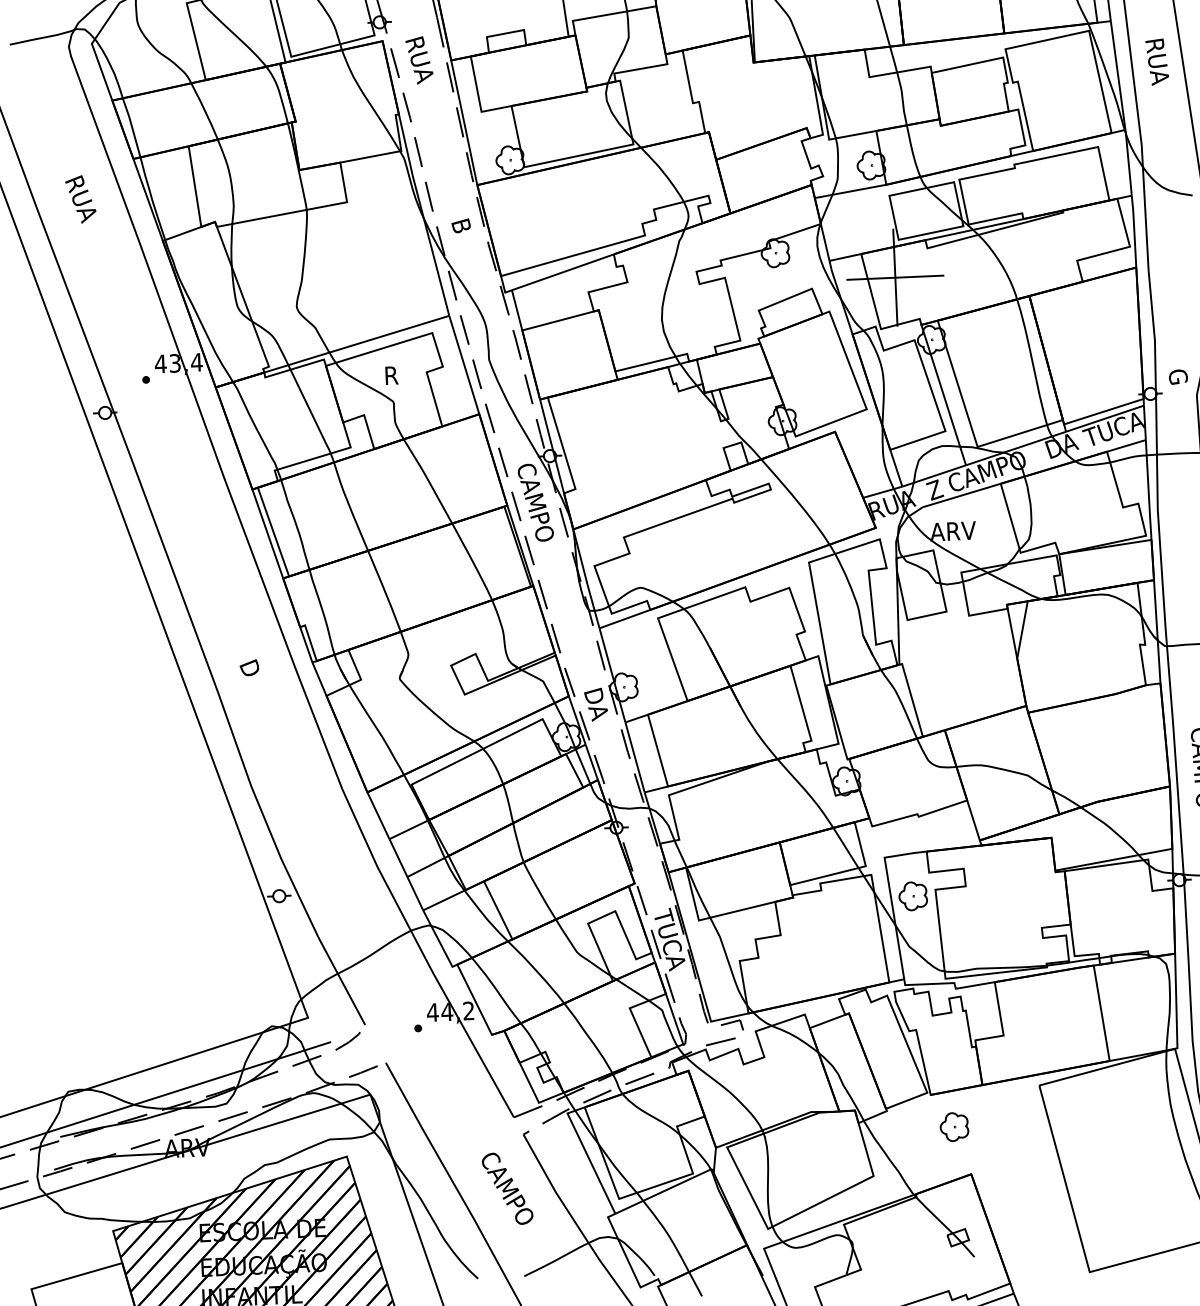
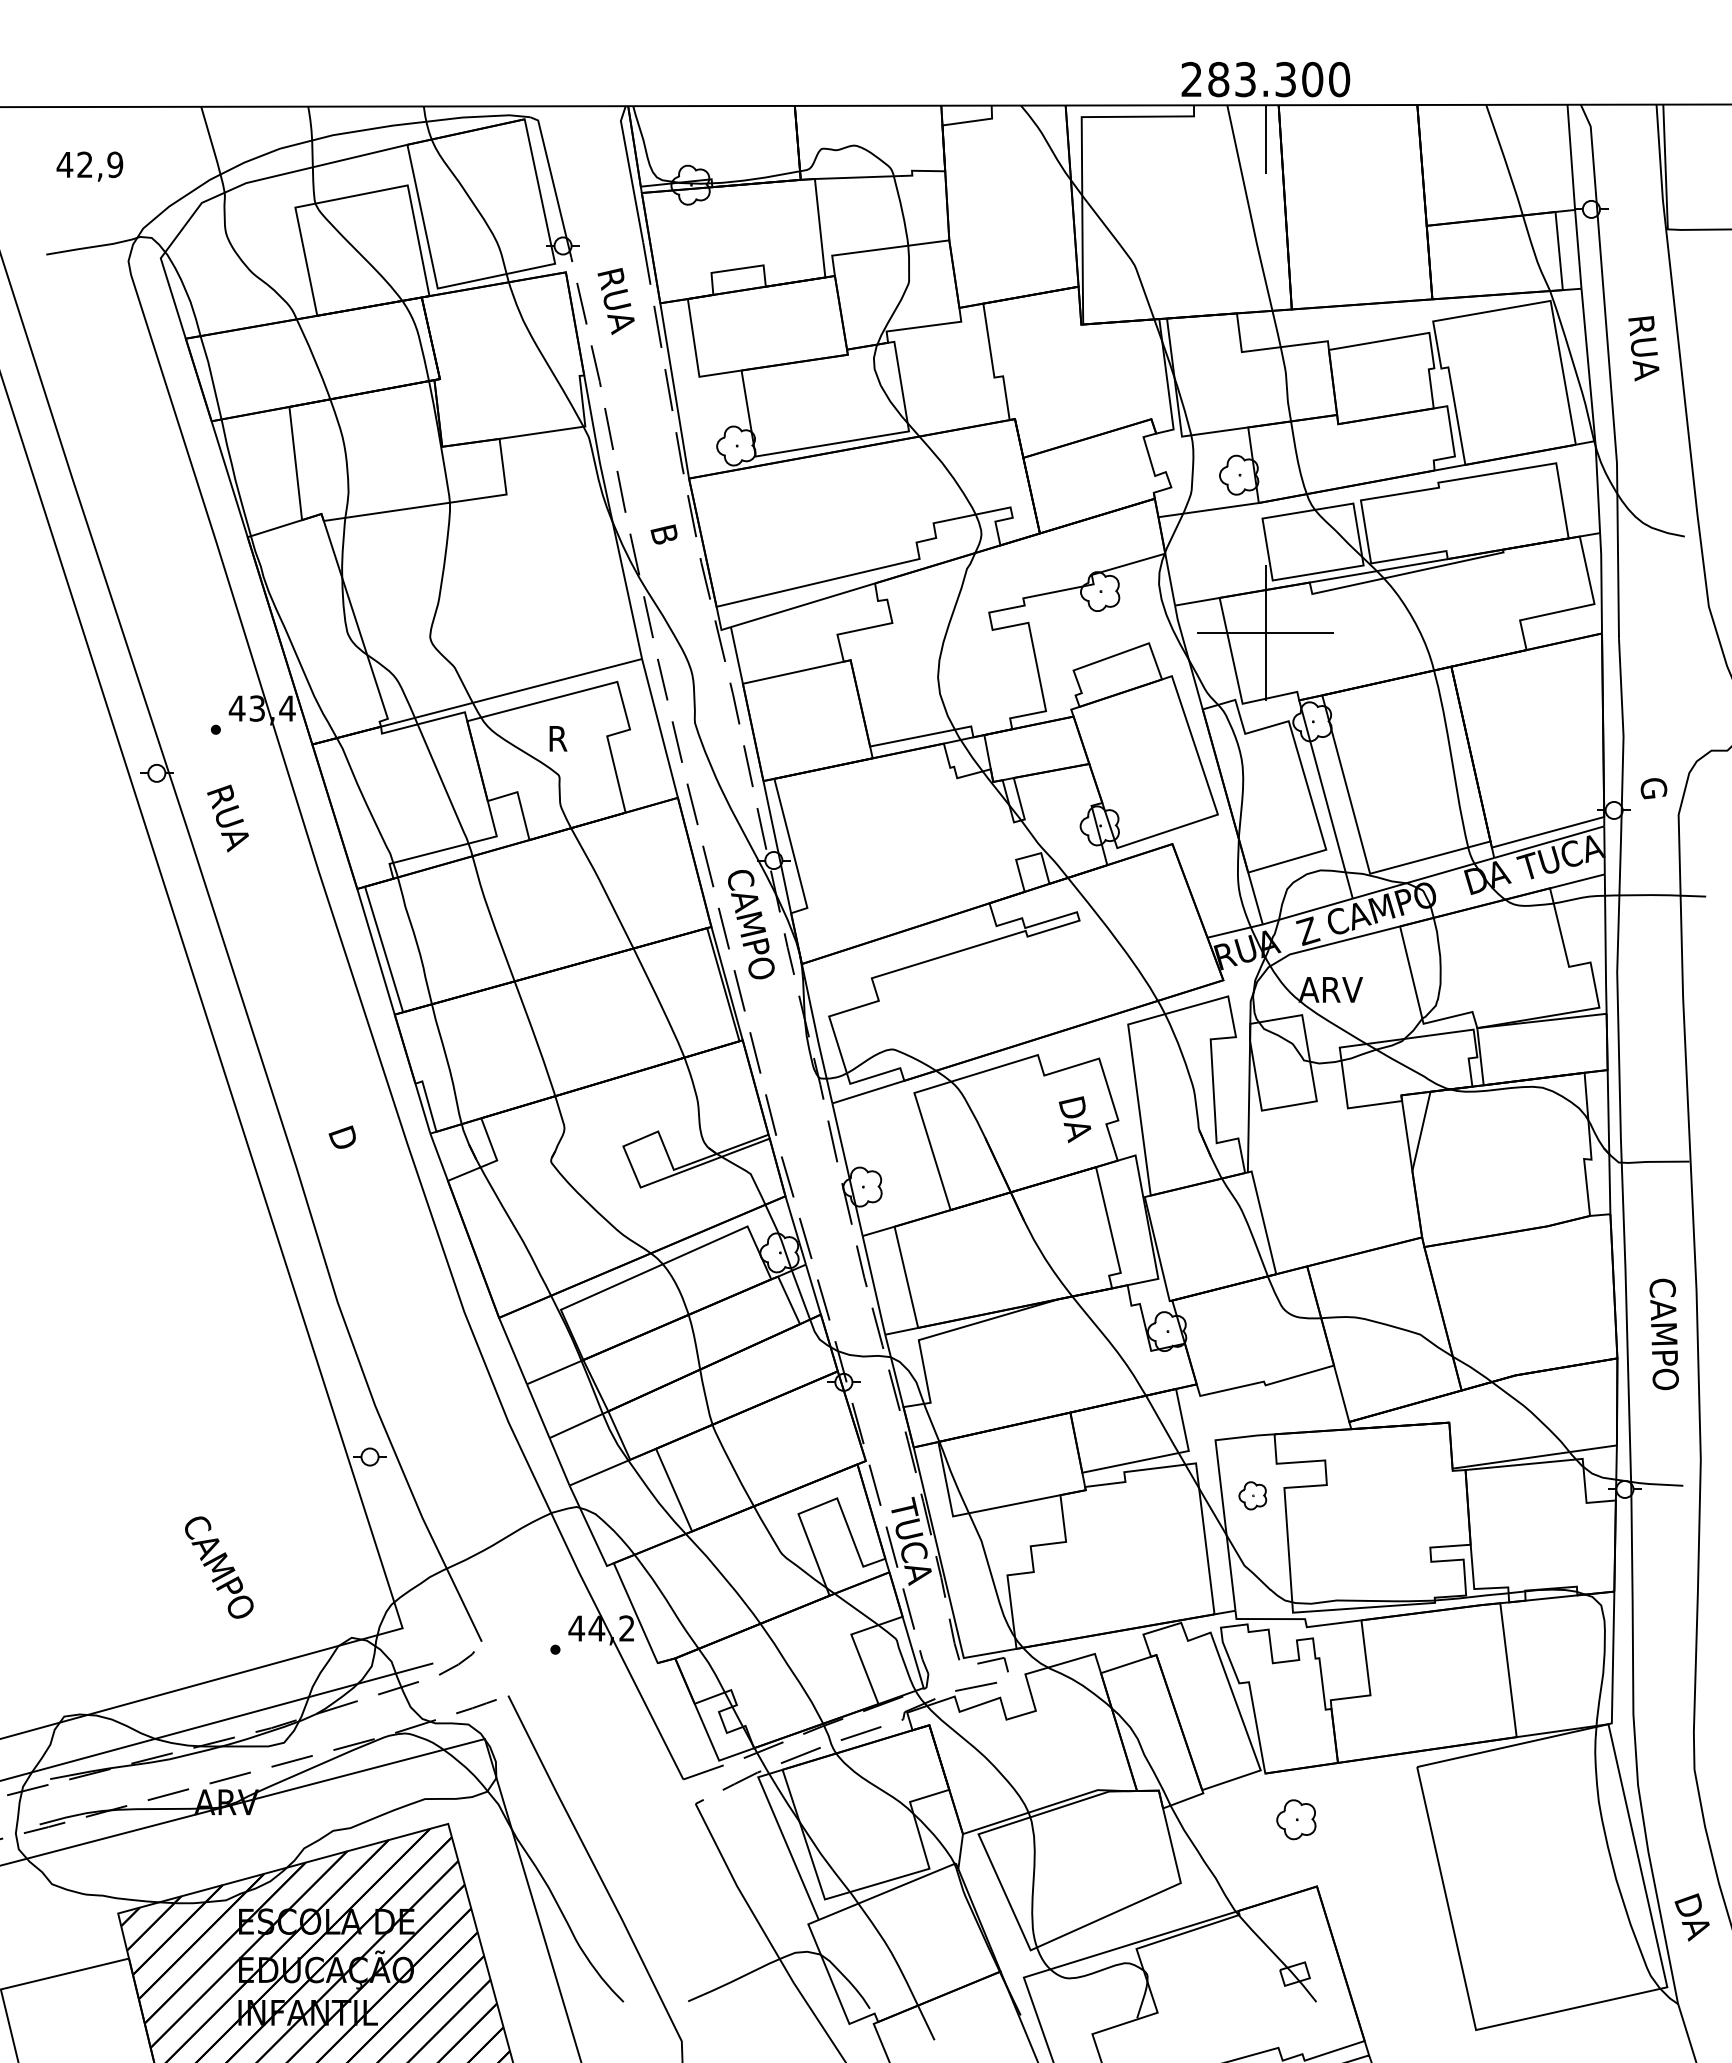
text: (80, 199) -> (227, 818), moved
text: (595, 704) -> (1074, 1119), moved
part: (912, 896) -> (1252, 1495), size x0.7
text: (507, 1188) -> (219, 1567), moved

